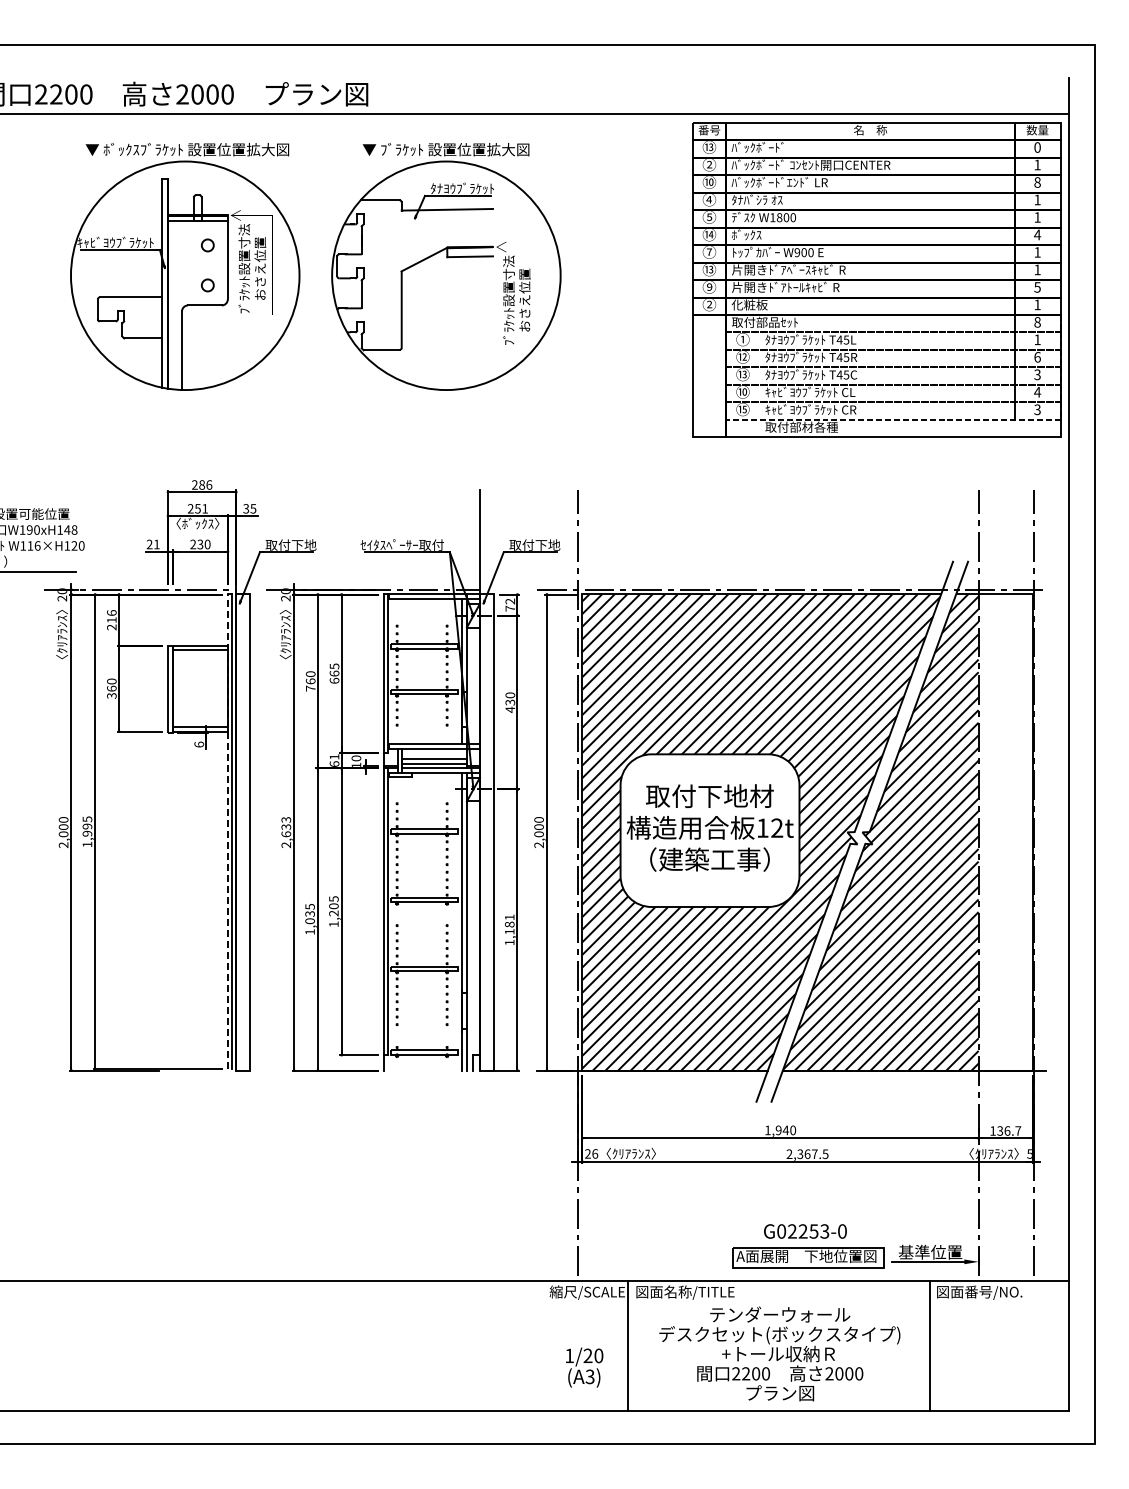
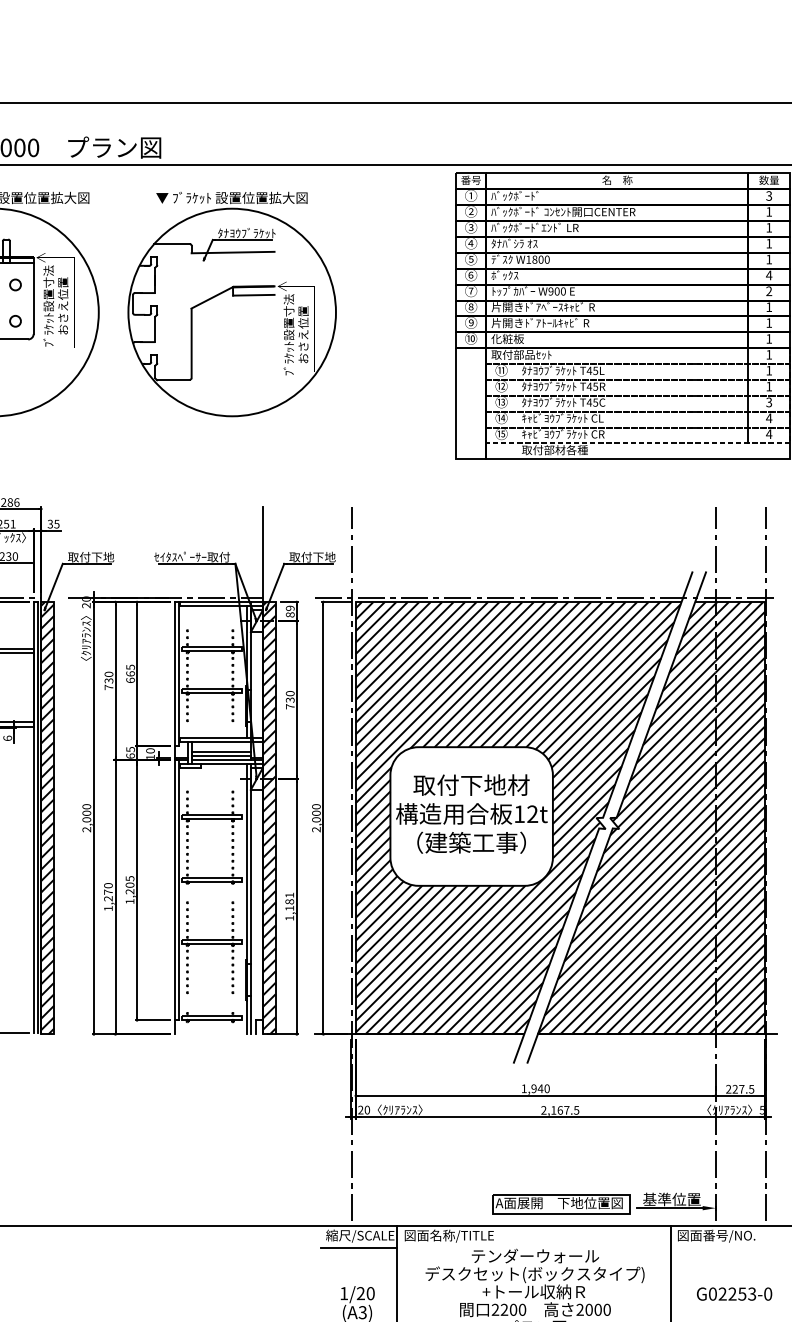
text: (709, 147) -> (471, 195), ⑬ -> ①
text: (1037, 147) -> (769, 195), 0 -> 3
text: (709, 182) -> (471, 227), ⑩ -> ③
text: (1037, 182) -> (769, 227), 8 -> 1
text: (709, 234) -> (471, 275), ⑭ -> ⑥
text: (1037, 252) -> (769, 291), 1 -> 2
text: (709, 269) -> (471, 306), ⑬ -> ⑧
text: (1037, 287) -> (769, 323), 5 -> 1
text: (709, 304) -> (471, 338), ② -> ⑩
text: (1037, 322) -> (769, 354), 8 -> 1
text: (742, 339) -> (501, 370), ① -> ⑪
text: (1037, 356) -> (769, 385), 6 -> 1
text: (744, 391) -> (502, 417), ⑩ -> ⑭
text: (1037, 409) -> (769, 433), 3 -> 4
text: (510, 604) -> (290, 611), 72 -> 89
text: (310, 681) -> (108, 681), 760 -> 730
text: (510, 709) -> (290, 706), 430 -> 730
text: (334, 756) -> (130, 749), 61 -> 65
text: (286, 827) -> (86, 813), 2,633 -> 2,000
line: (227, 831) -> (33, 817), dashed -> solid
hatch: (243, 832) -> (47, 818), added
hatch: (487, 832) -> (269, 818), added
hatch: (1005, 832) -> (740, 818), added
text: (309, 913) -> (107, 891), 1,035 -> 1,270
text: (1005, 1130) -> (740, 1088), 136.7 -> 227.5
text: (595, 1153) -> (367, 1109), 26 -> 20
text: (800, 1154) -> (553, 1110), 2,367.5 -> 2,167.5
text: (805, 1231) -> (734, 1294), moved
line: (585, 1305) -> (358, 1247), added

